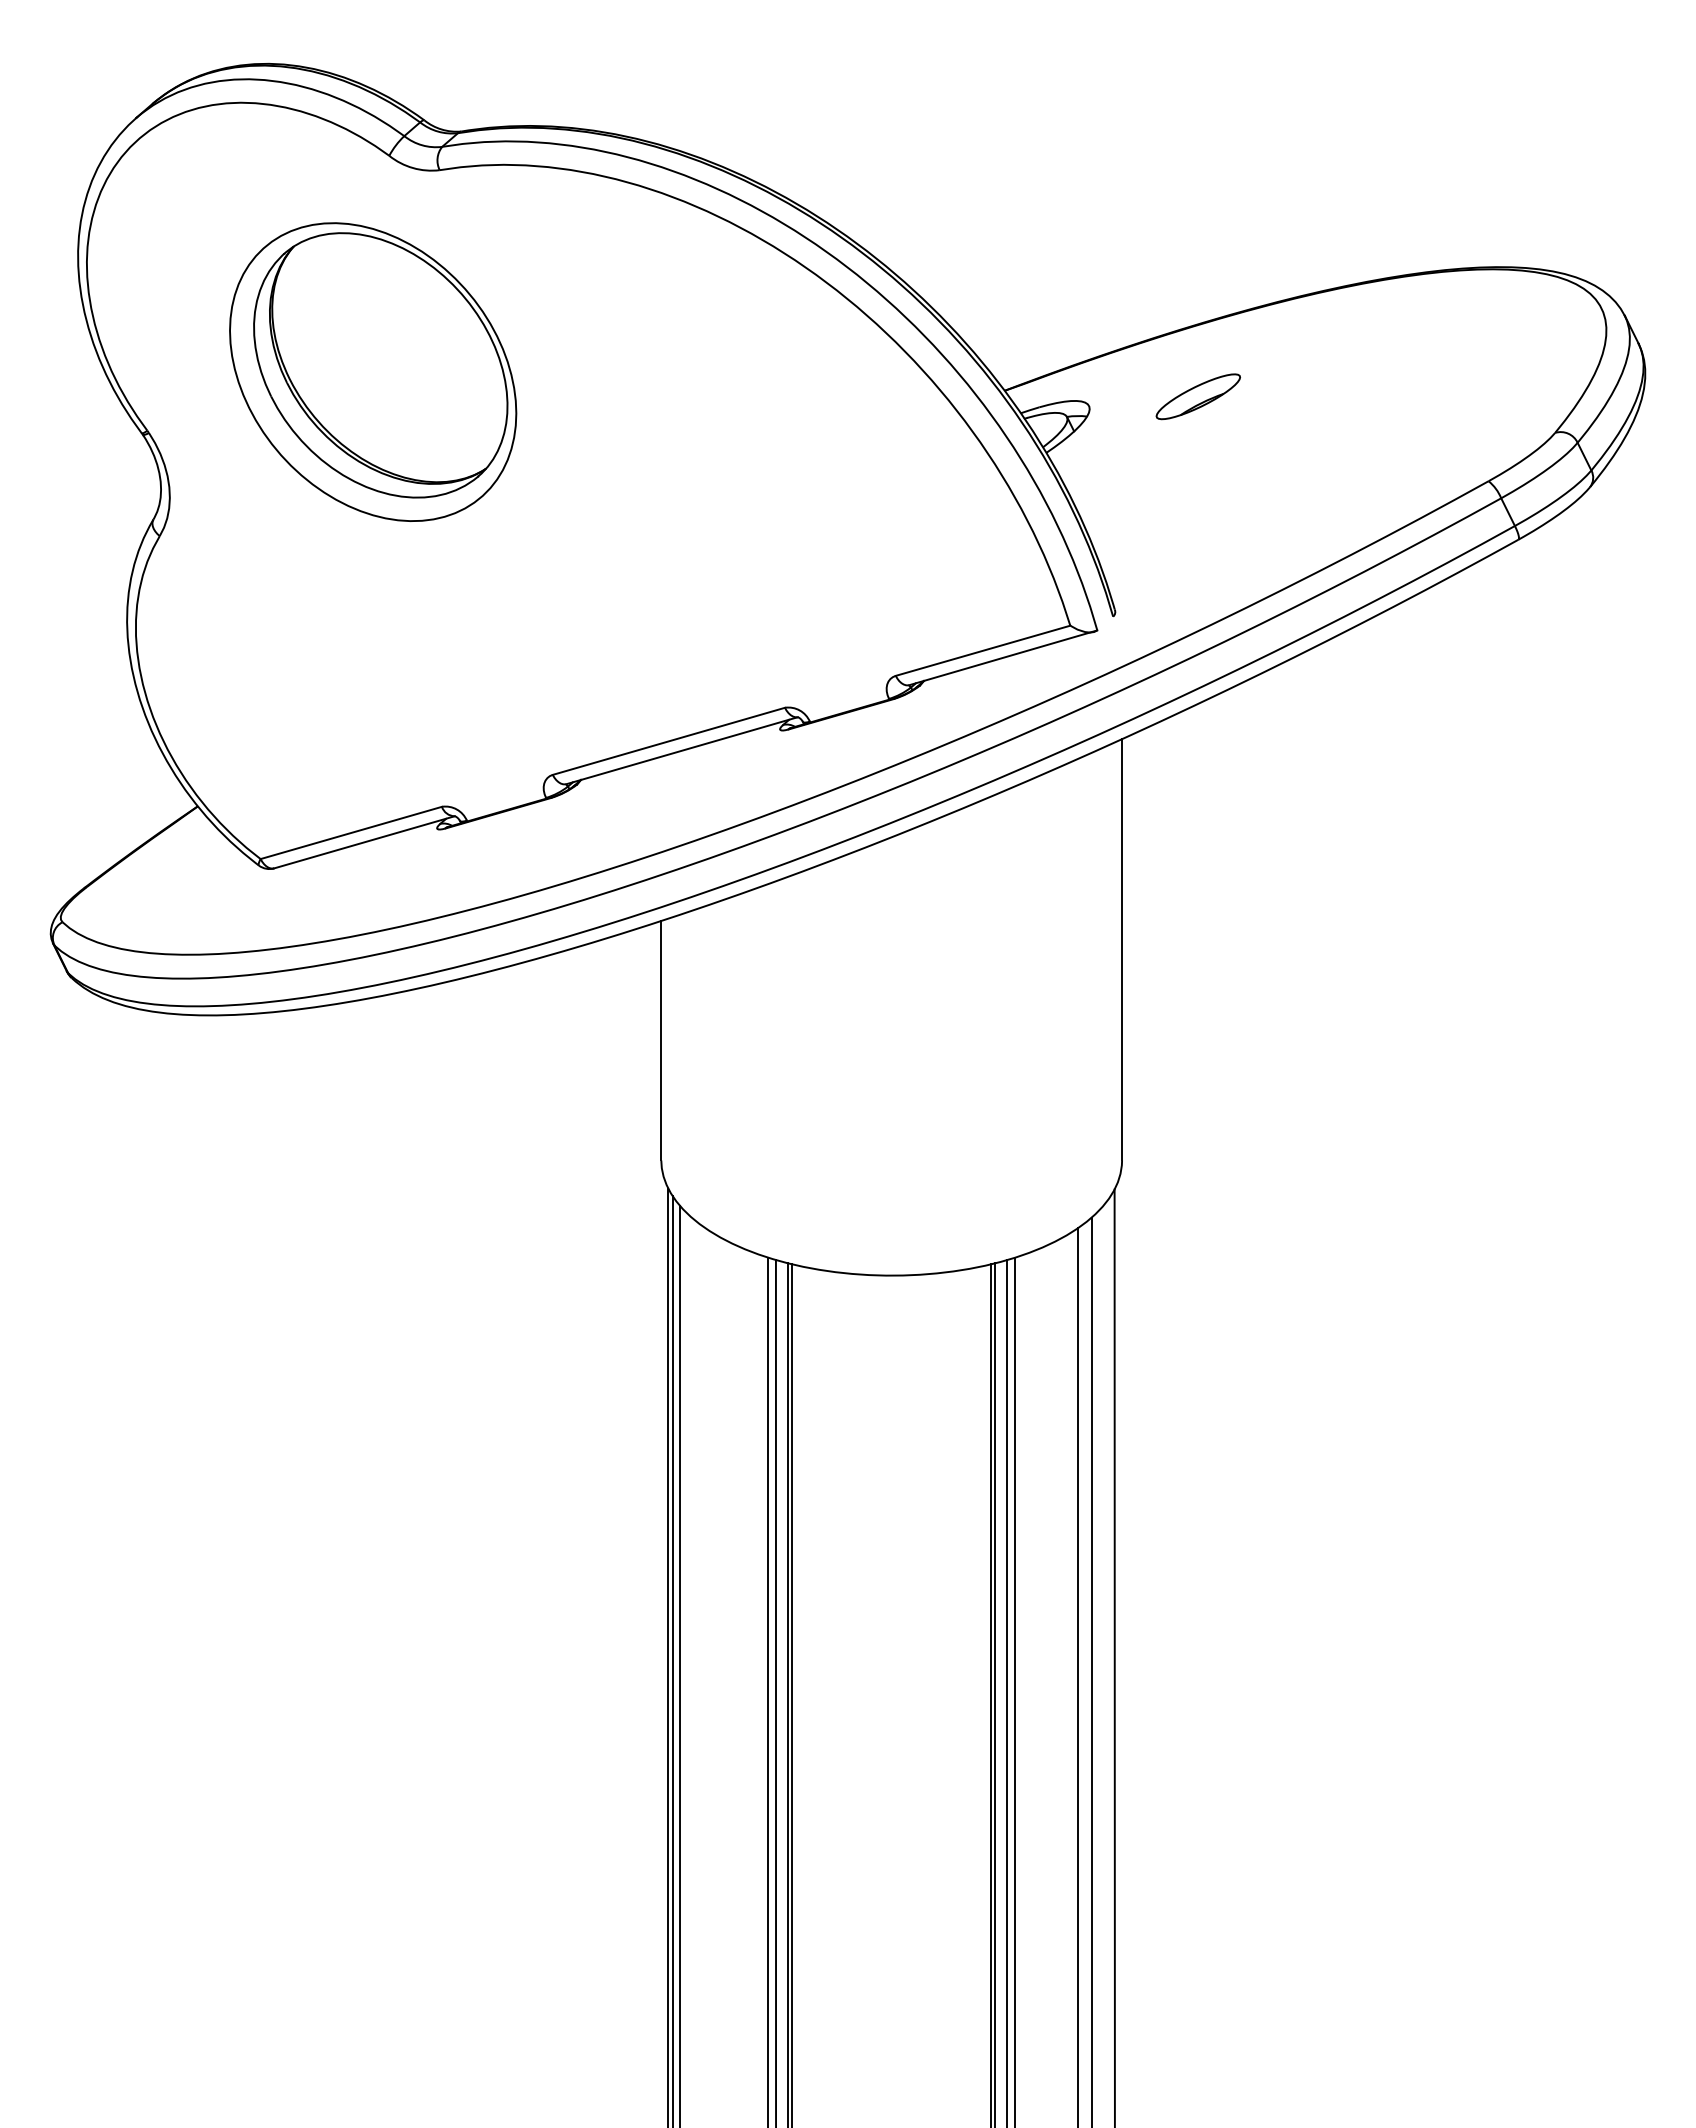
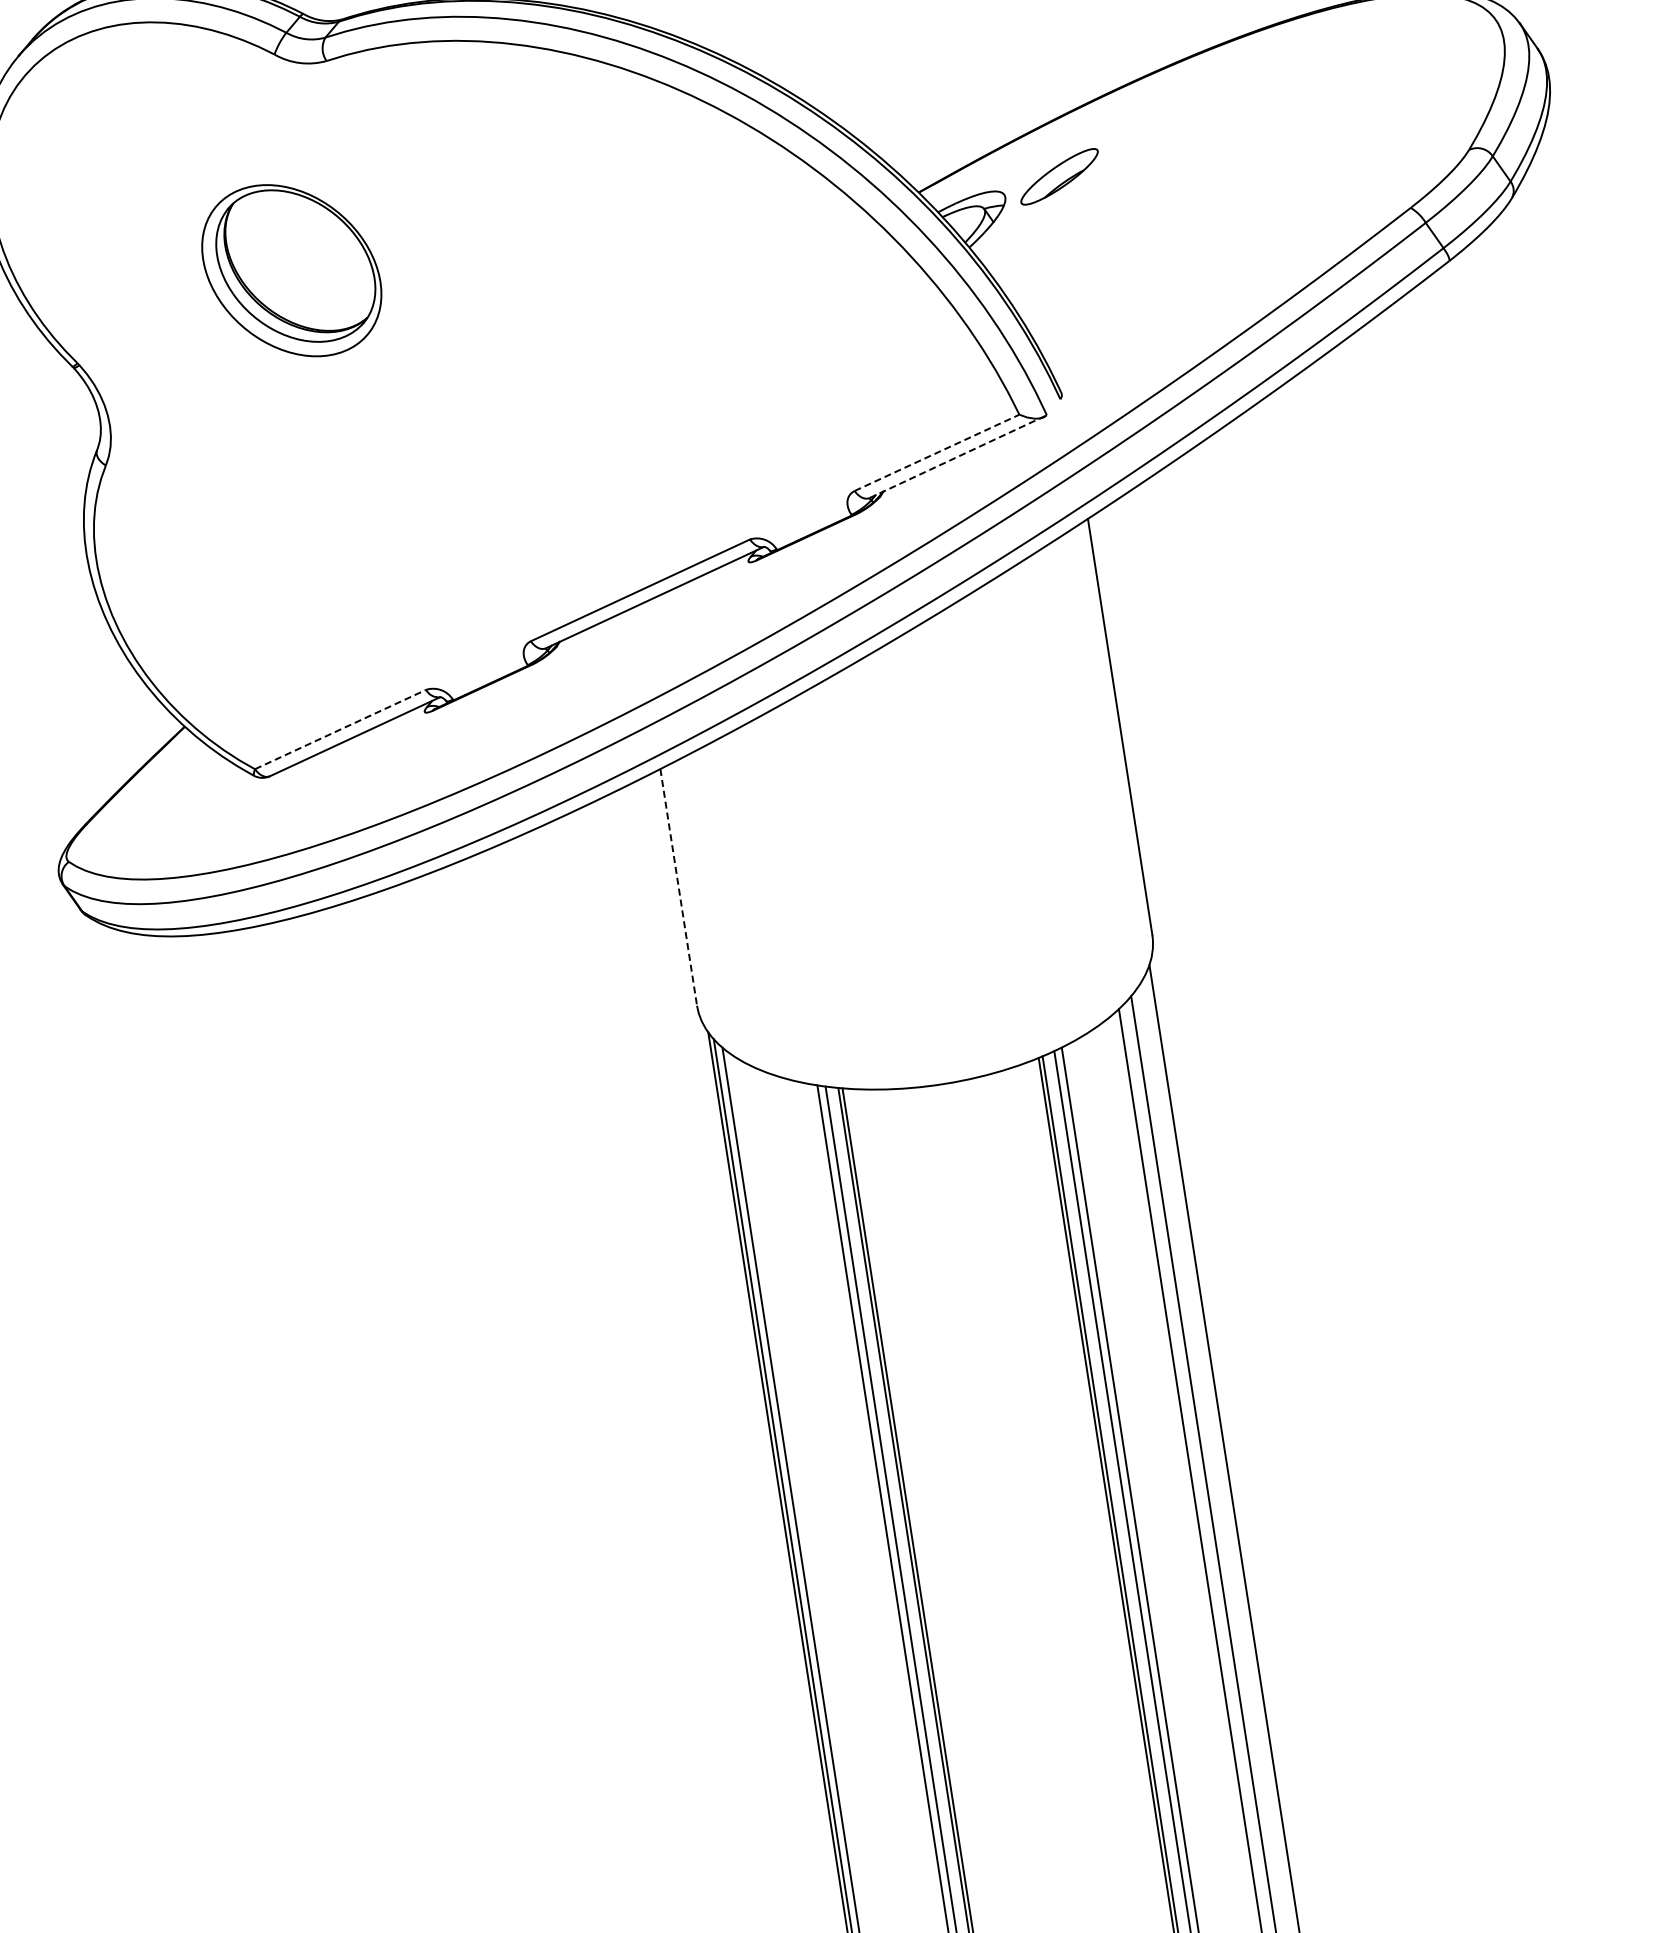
part: (373, 371) -> (291, 270), size x0.6
part: (1197, 396) -> (1058, 176), moved
line: (983, 650) -> (937, 452), solid -> dashed
line: (1003, 657) -> (958, 456), solid -> dashed
line: (351, 832) -> (340, 729), solid -> dashed
line: (661, 1040) -> (678, 887), solid -> dashed

